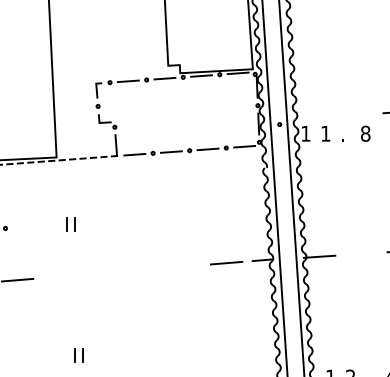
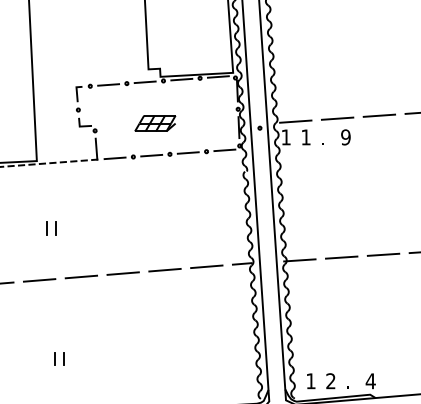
line: (357, 114) -> (337, 118), added
line: (315, 117) -> (295, 121), added
part: (175, 119) -> (155, 123), added
text: (365, 133) -> (345, 137), 8 -> 9
line: (361, 253) -> (341, 257), added
line: (184, 265) -> (164, 269), added
line: (142, 269) -> (122, 273), added
line: (101, 272) -> (81, 276), added
line: (59, 276) -> (39, 280), added

